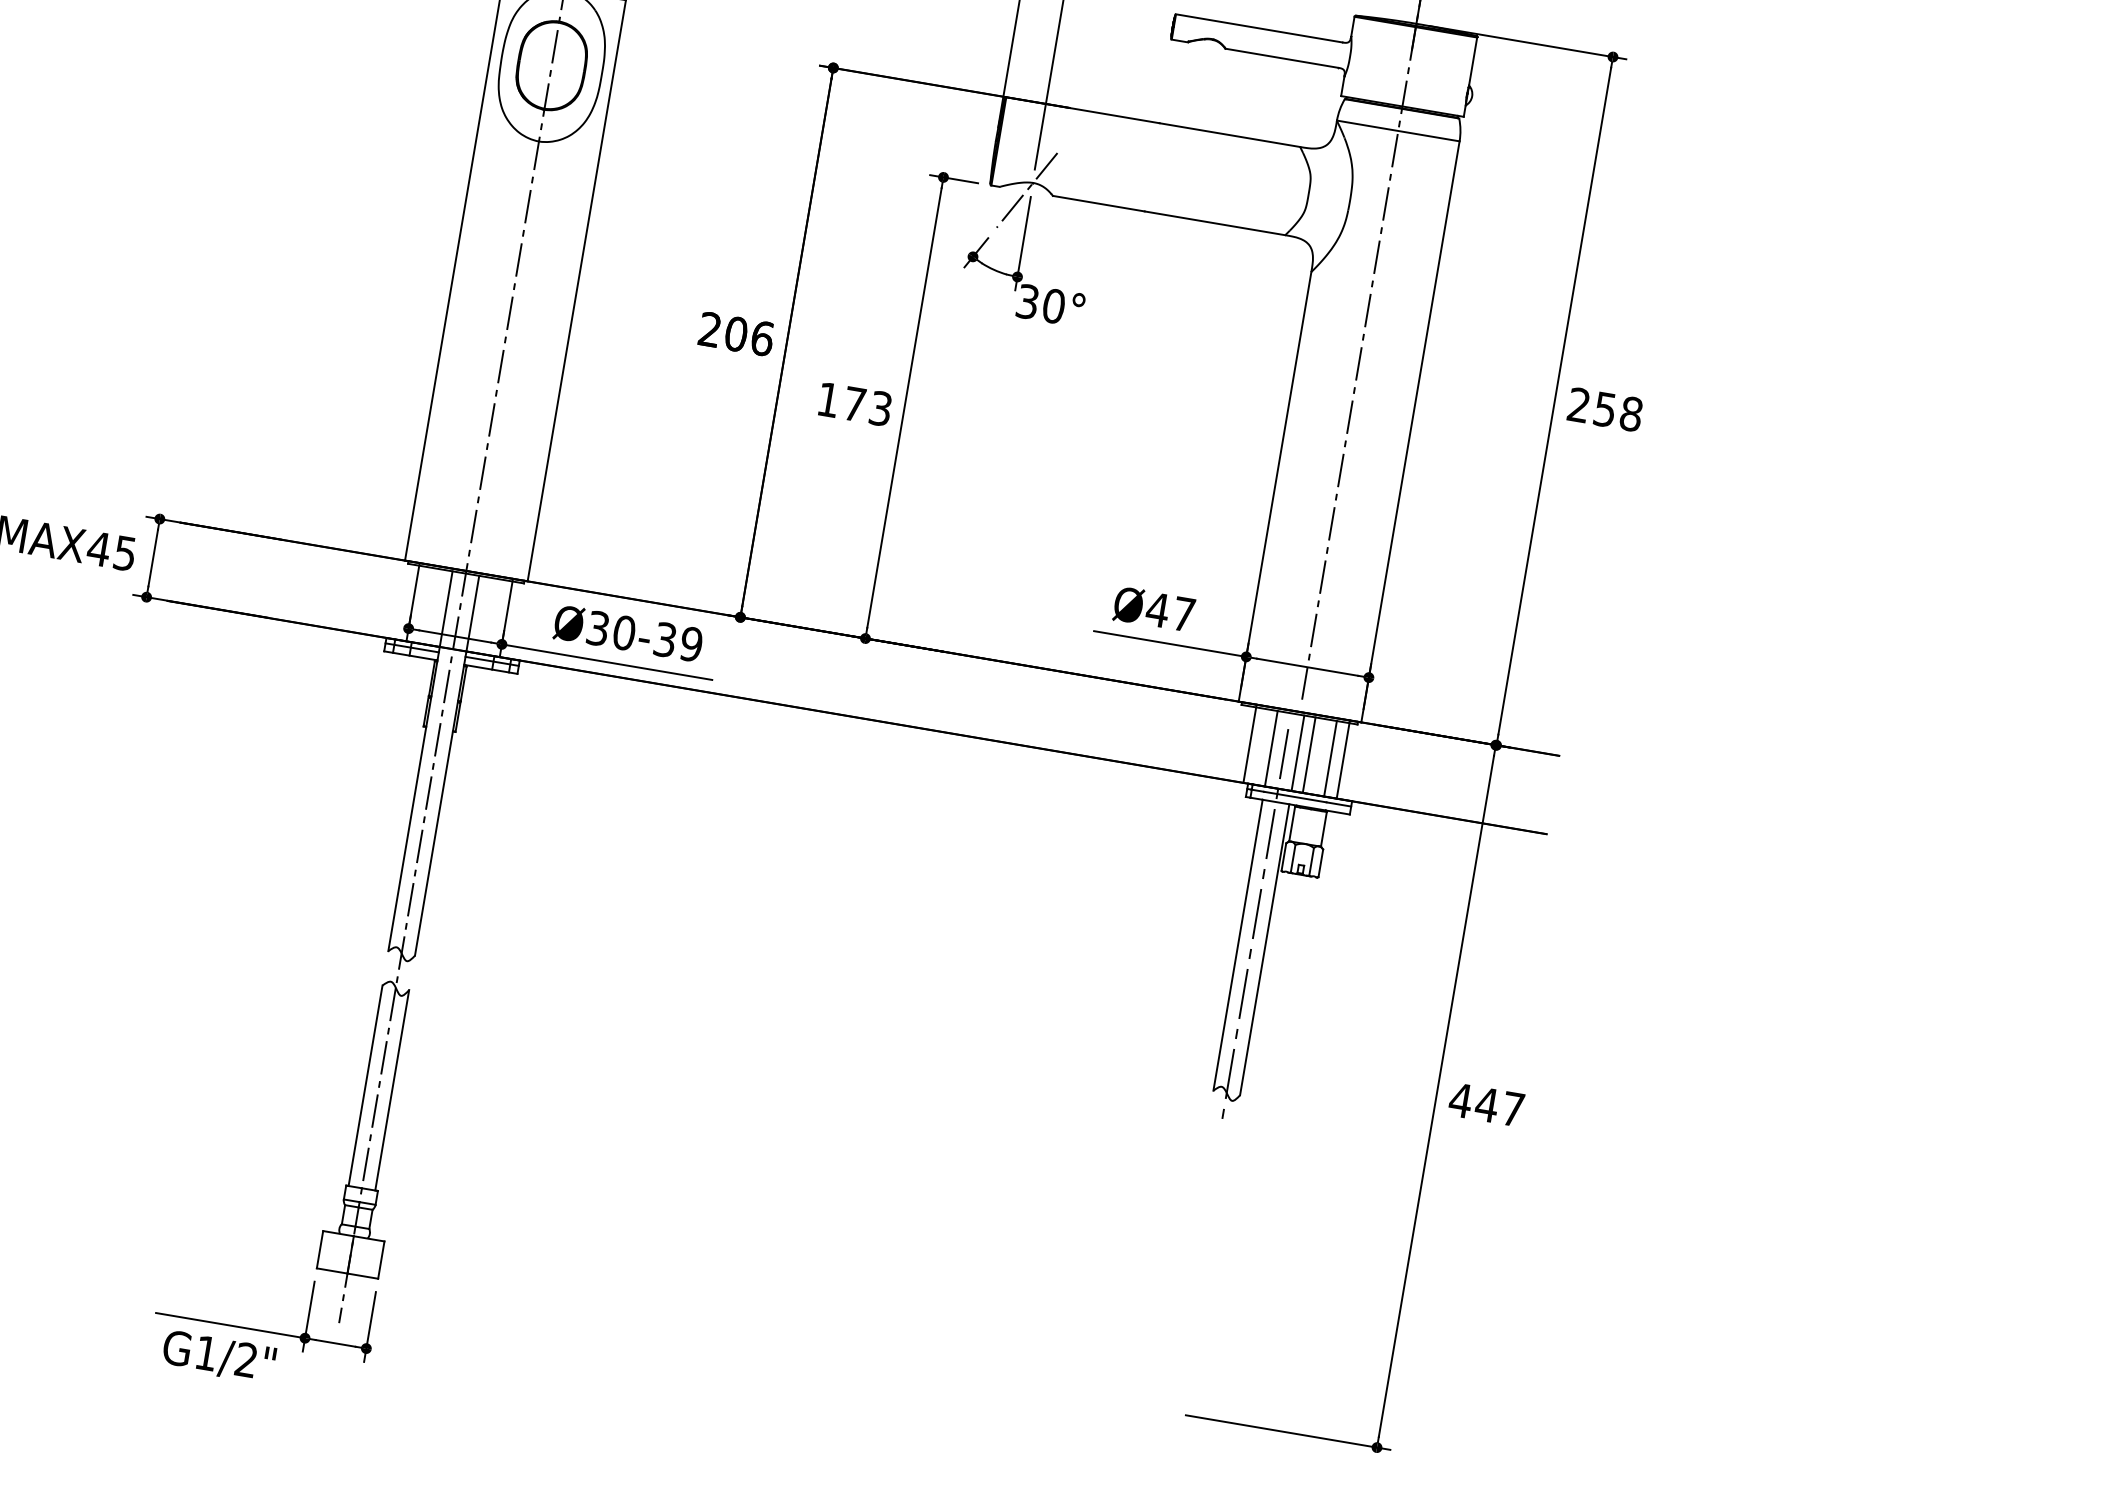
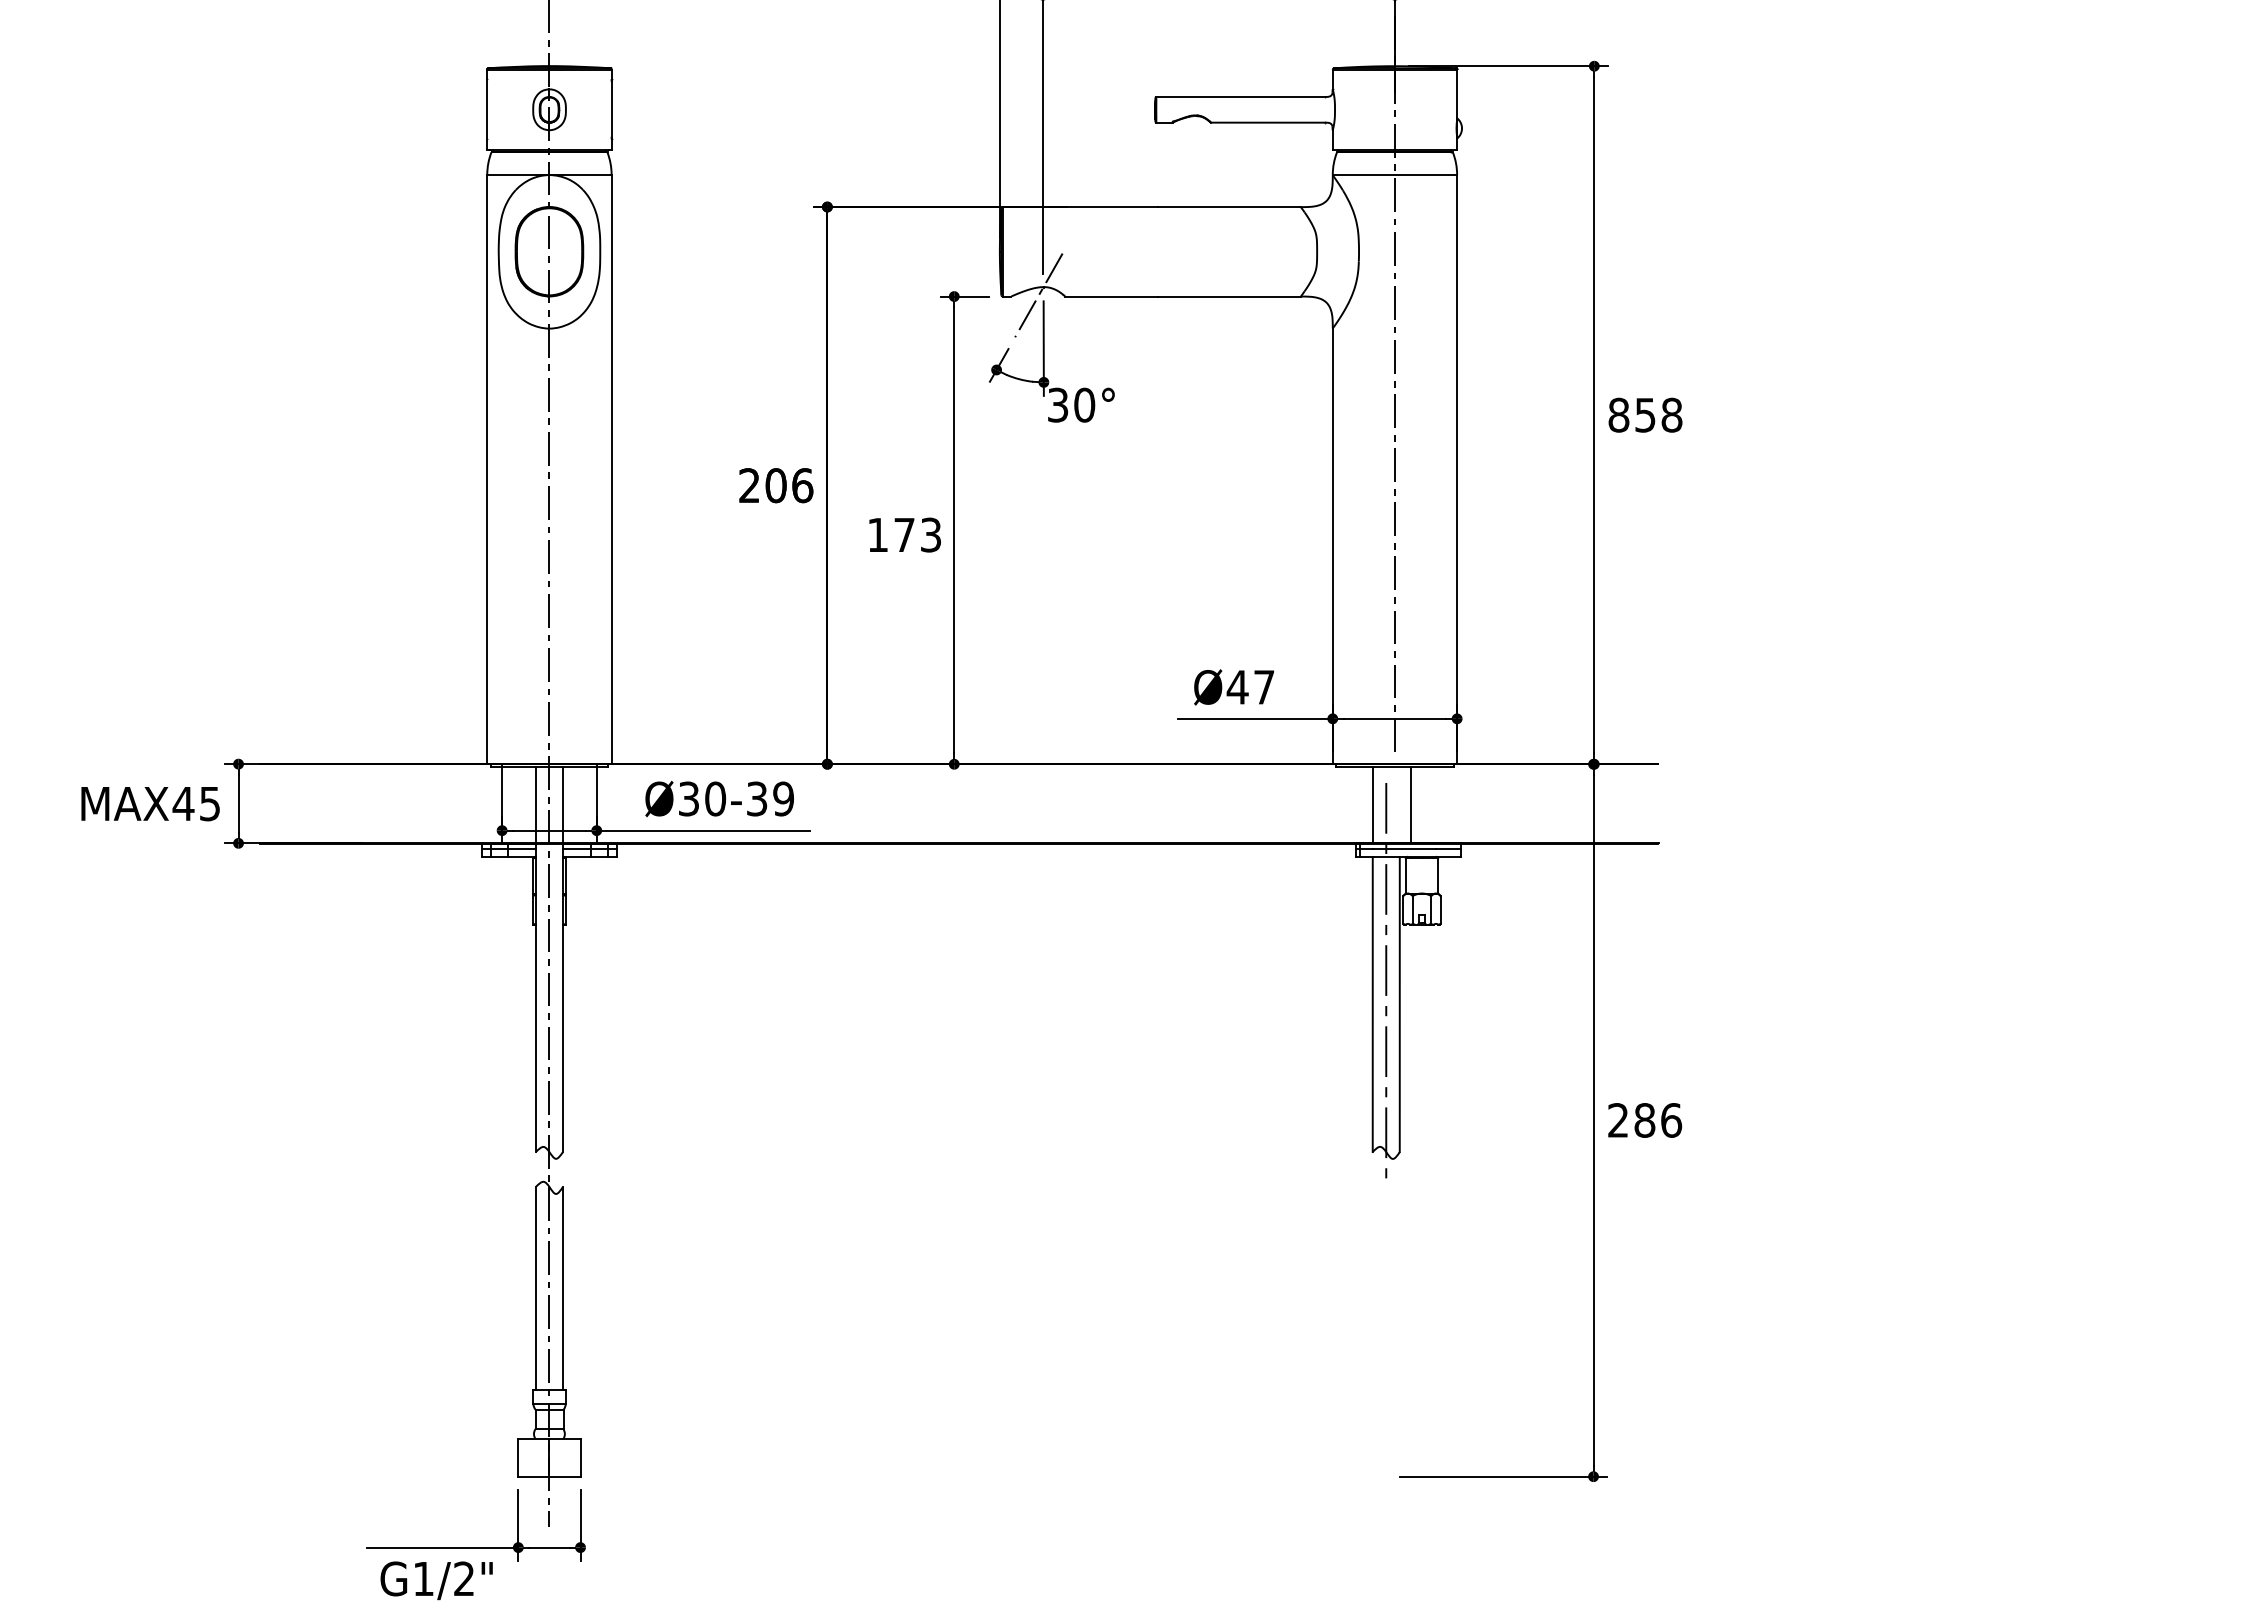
text: (1578, 404) -> (1618, 414), 258 -> 858
line: (1249, 743) -> (1350, 803), removed
line: (1297, 752) -> (1399, 804), removed
line: (1330, 757) -> (1432, 804), removed
line: (1343, 759) -> (1445, 803), removed
text: (1486, 1104) -> (1644, 1120), 447 -> 286

